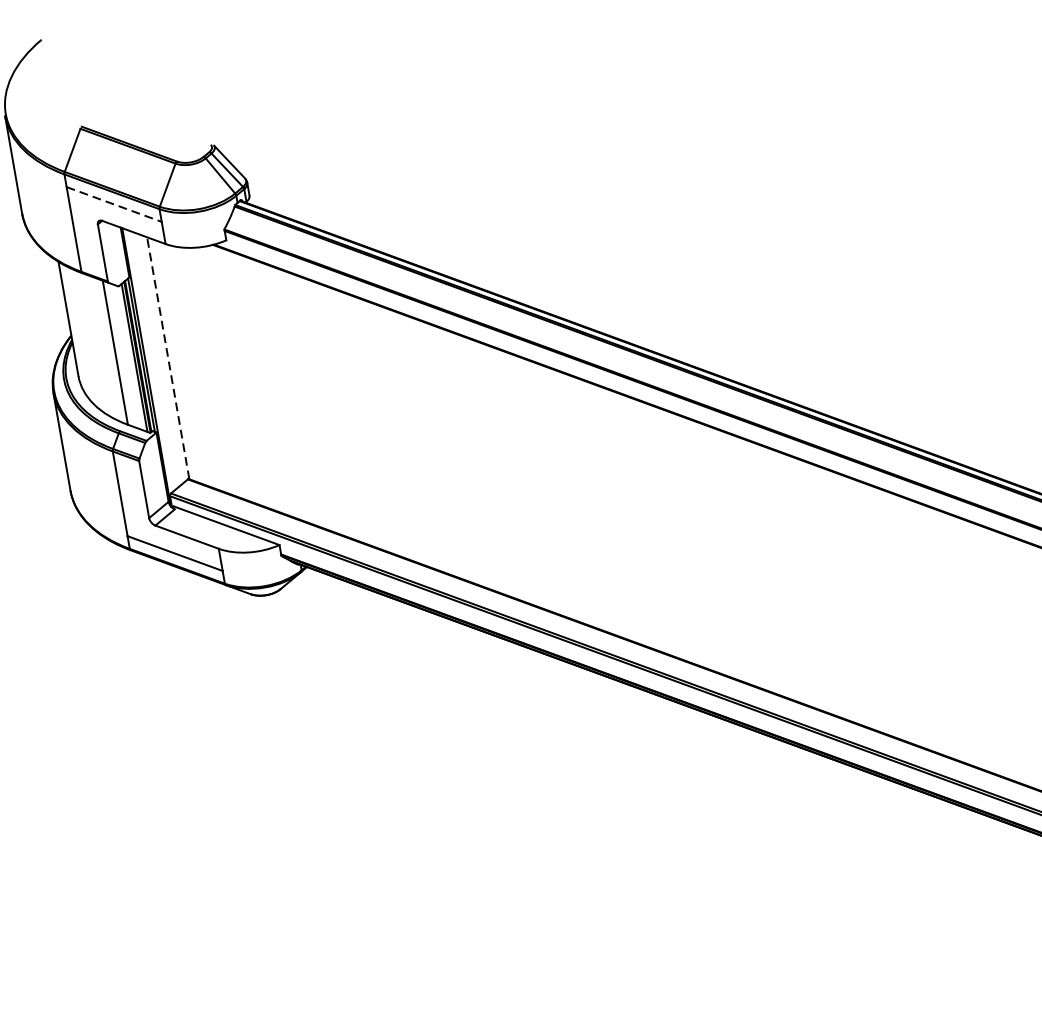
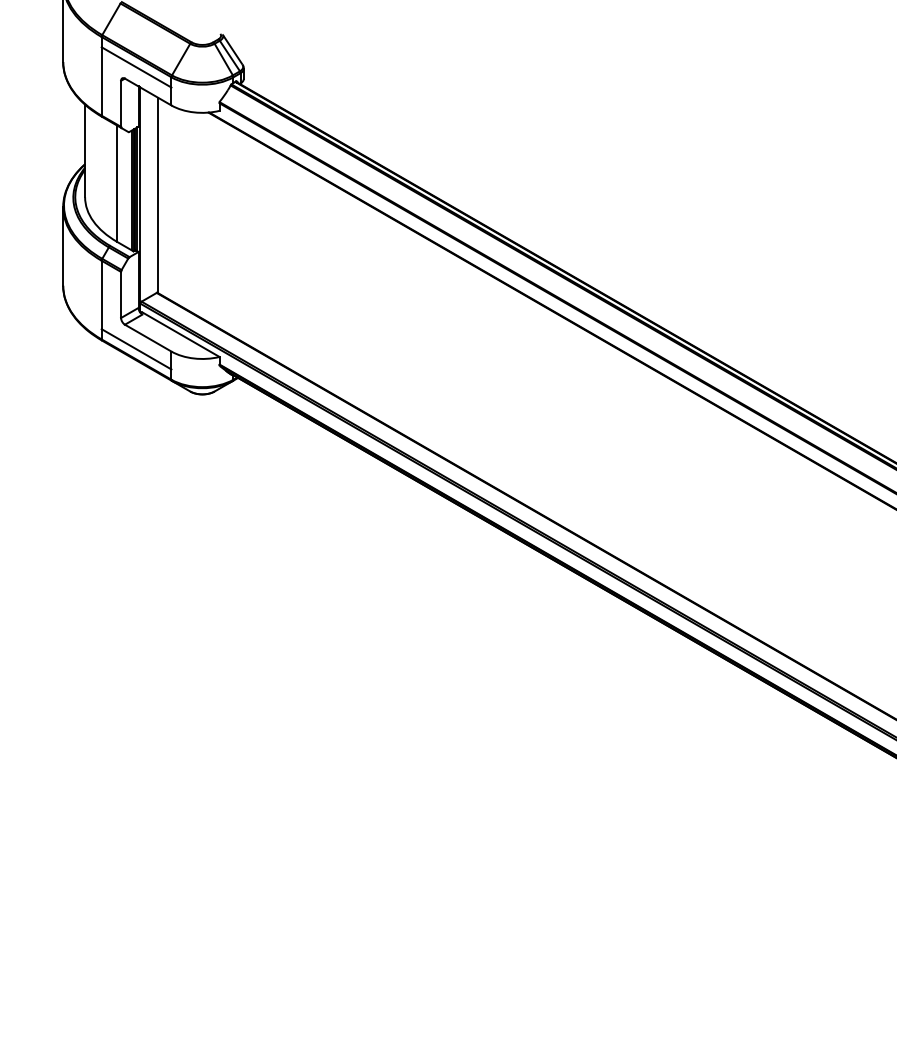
line: (115, 204) -> (137, 67), dashed -> solid
line: (167, 358) -> (157, 195), dashed -> solid

